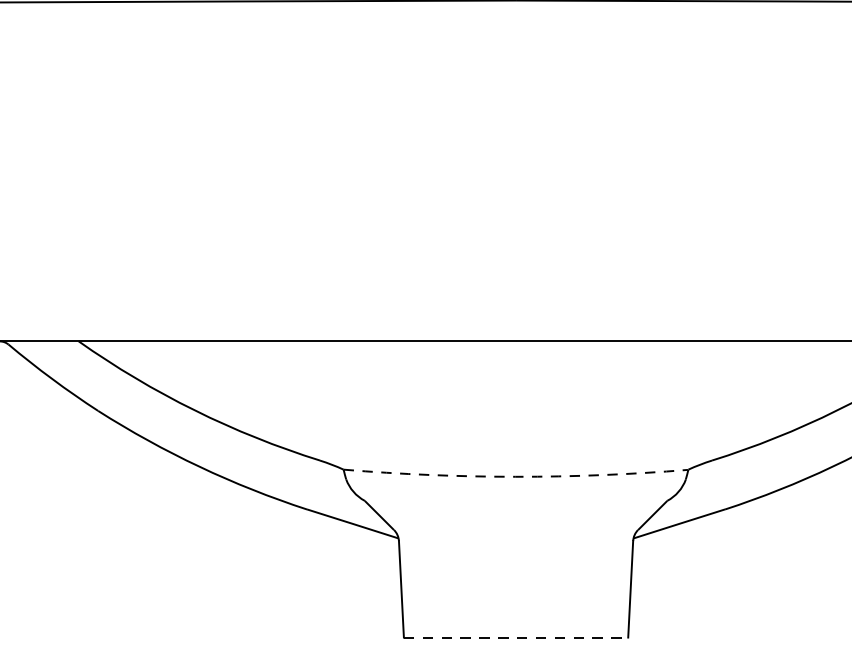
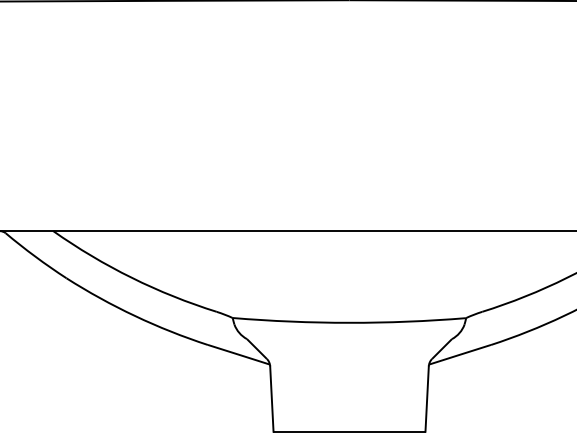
arc: (516, 476) -> (349, 322), dashed -> solid
line: (516, 637) -> (349, 431), dashed -> solid

